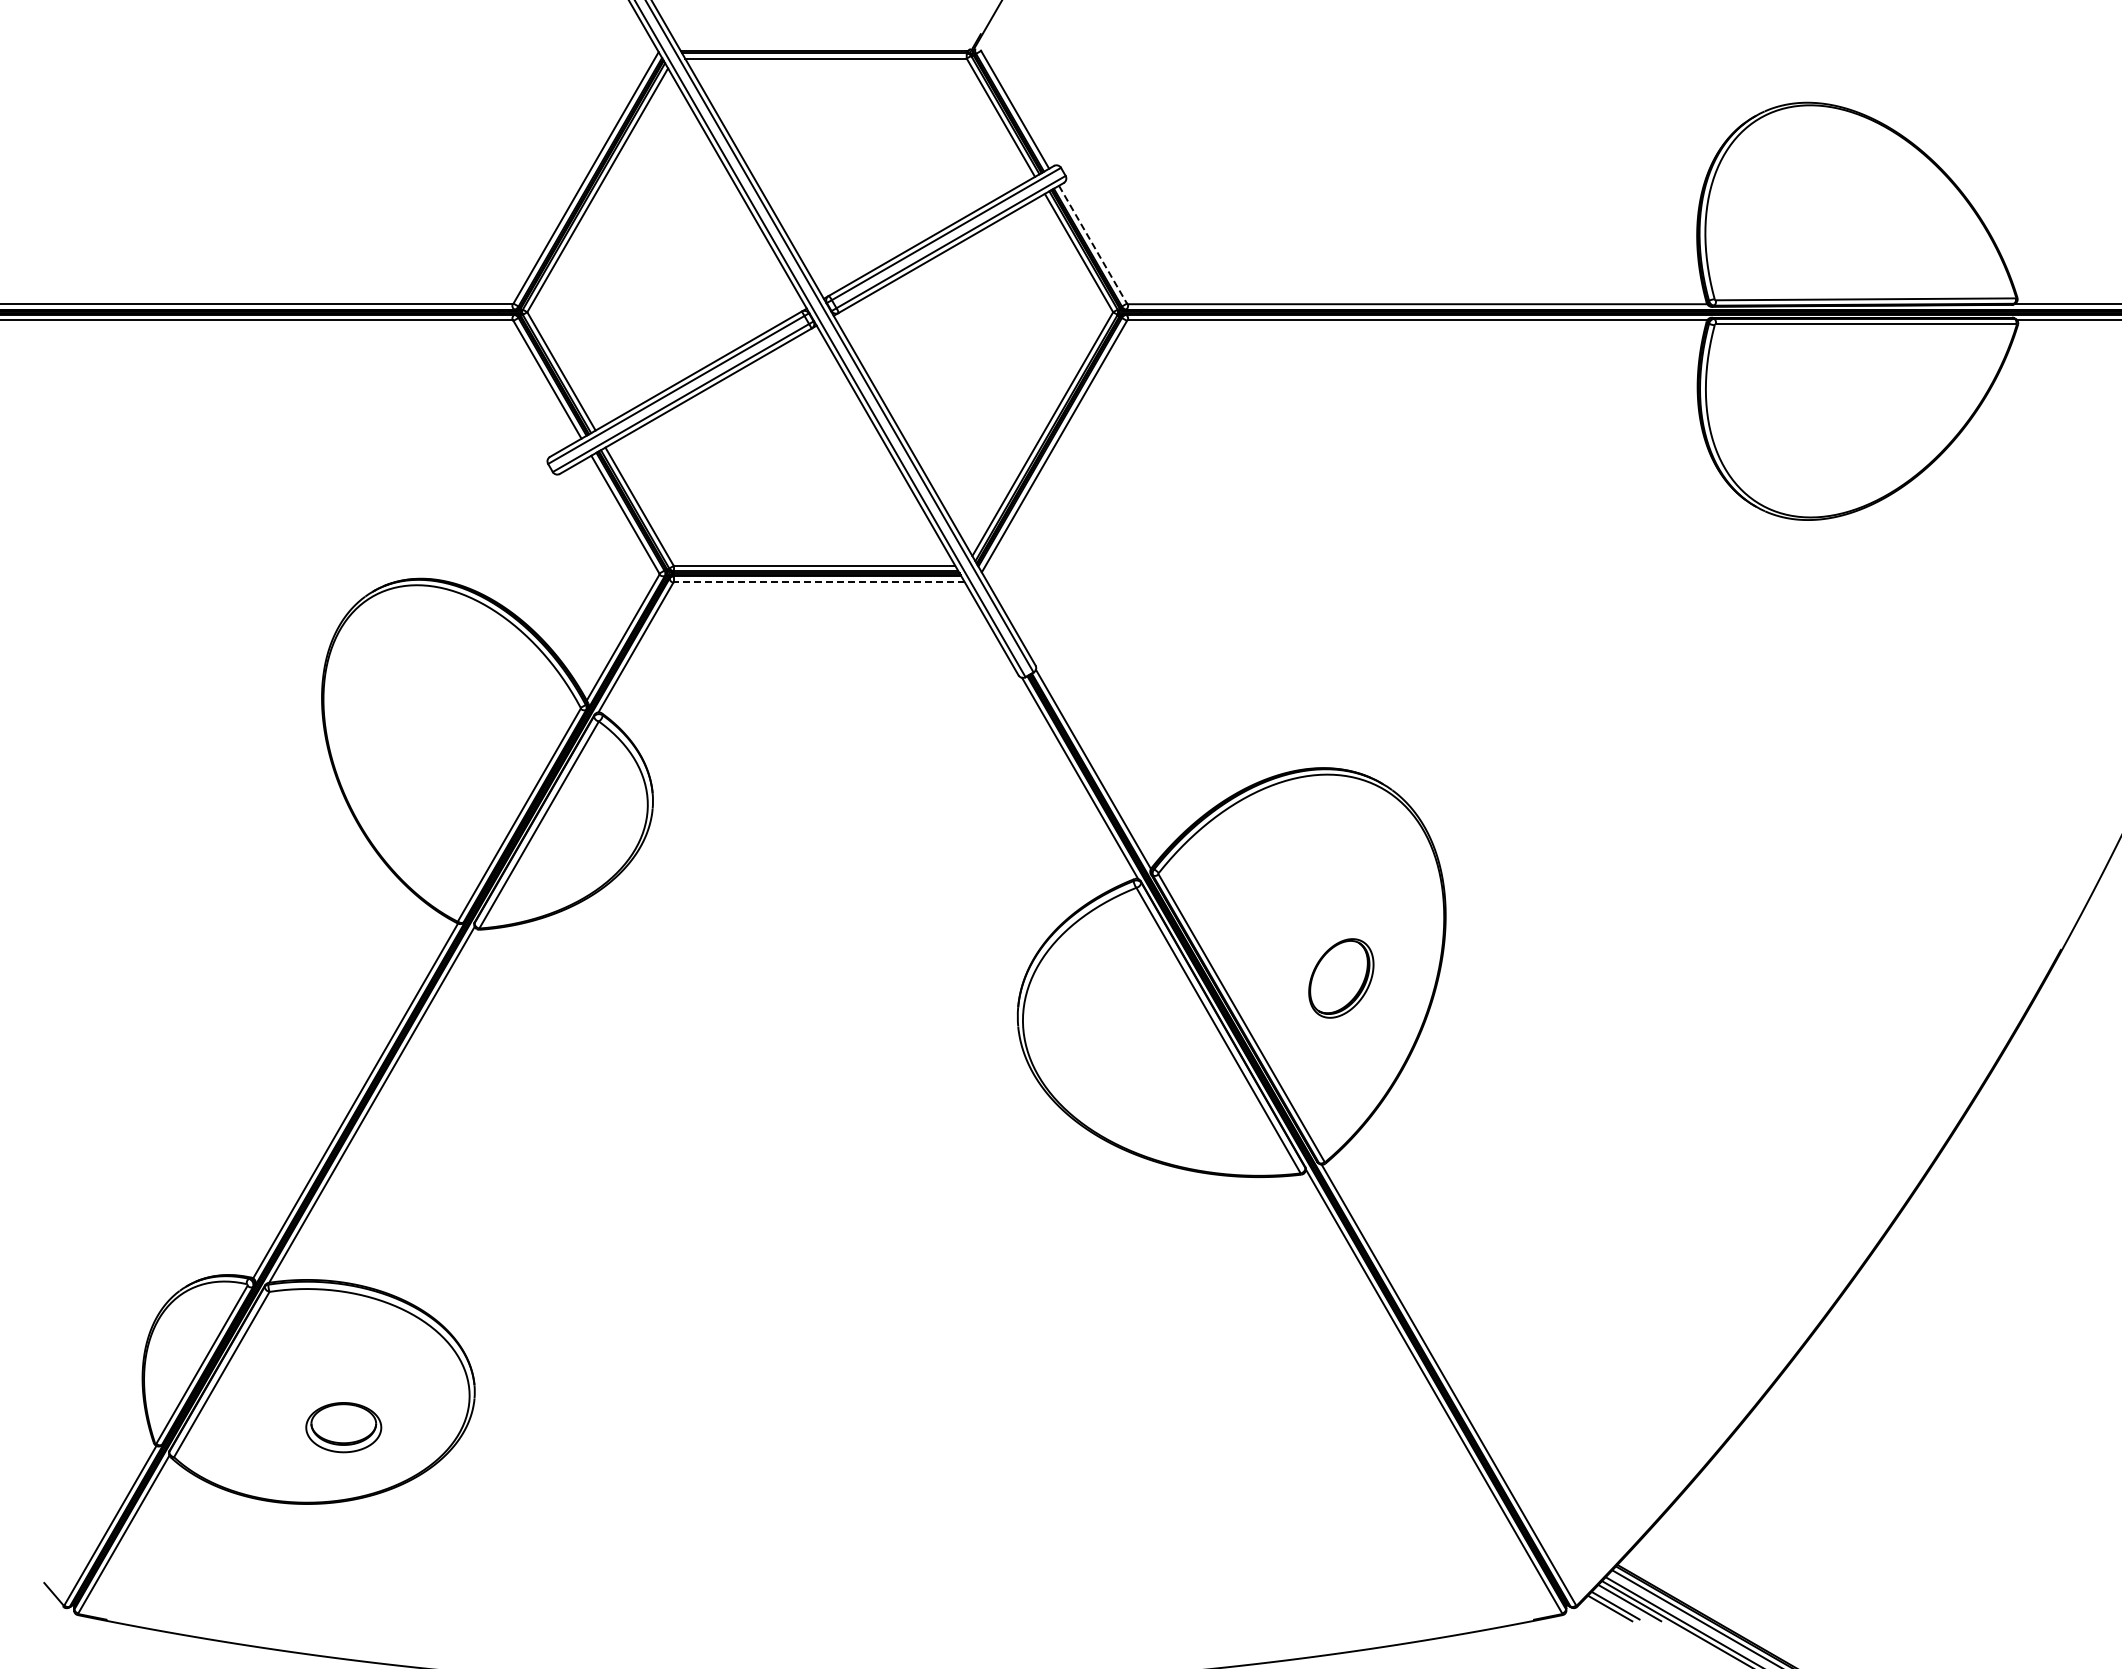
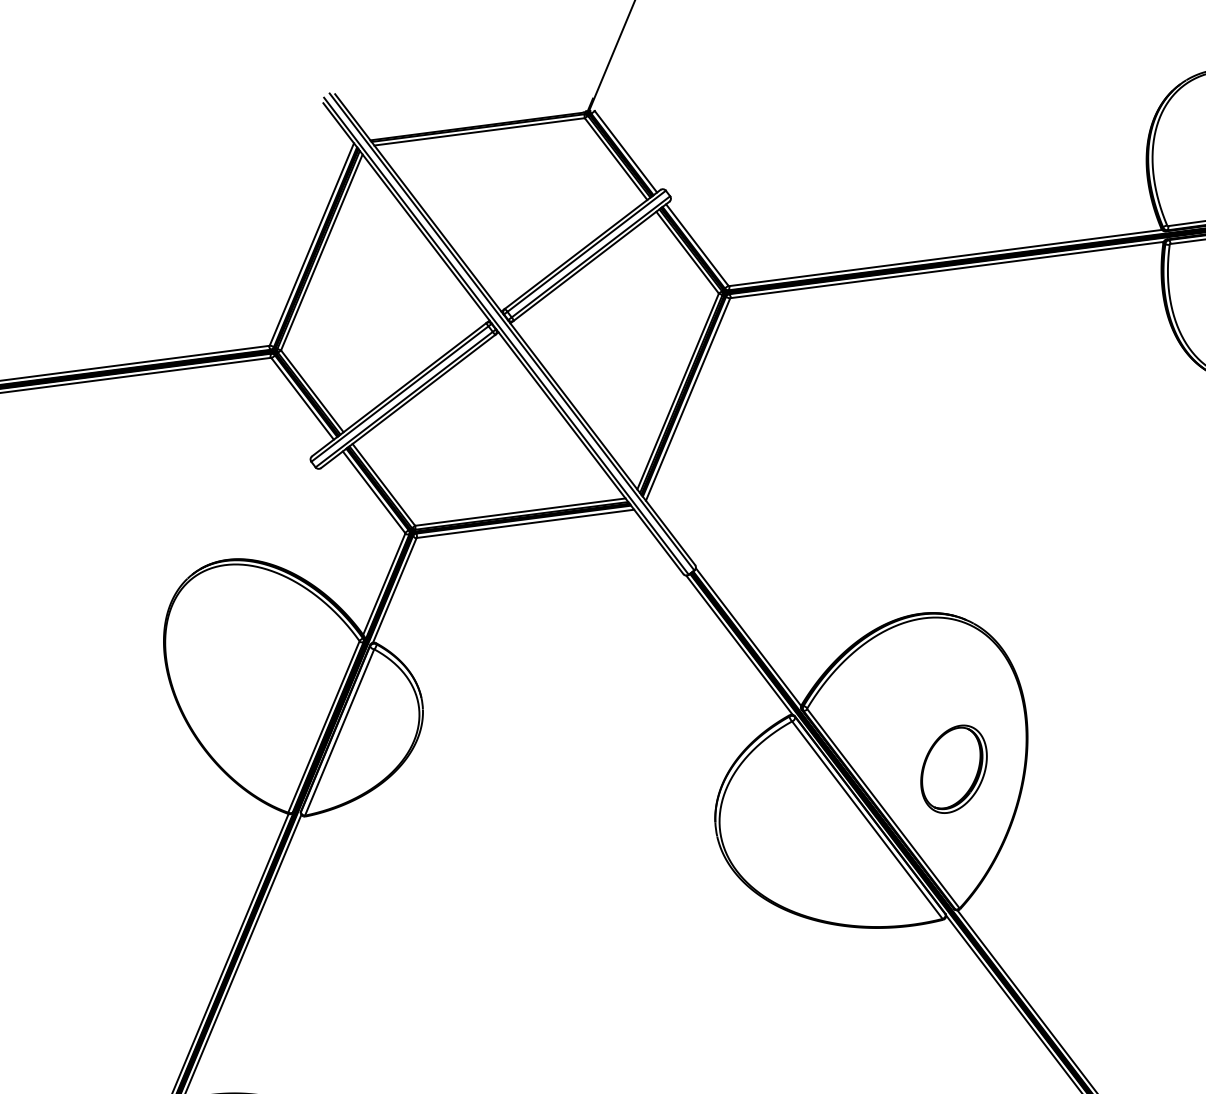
line: (1093, 245) -> (697, 245), dashed -> solid
line: (819, 582) -> (525, 524), dashed -> solid
part: (1341, 978) -> (954, 769), size x1.43

